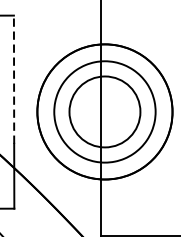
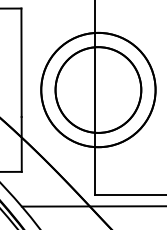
line: (14, 79) -> (21, 62), dashed -> solid
circle: (105, 111) -> (98, 89), size x1.43

